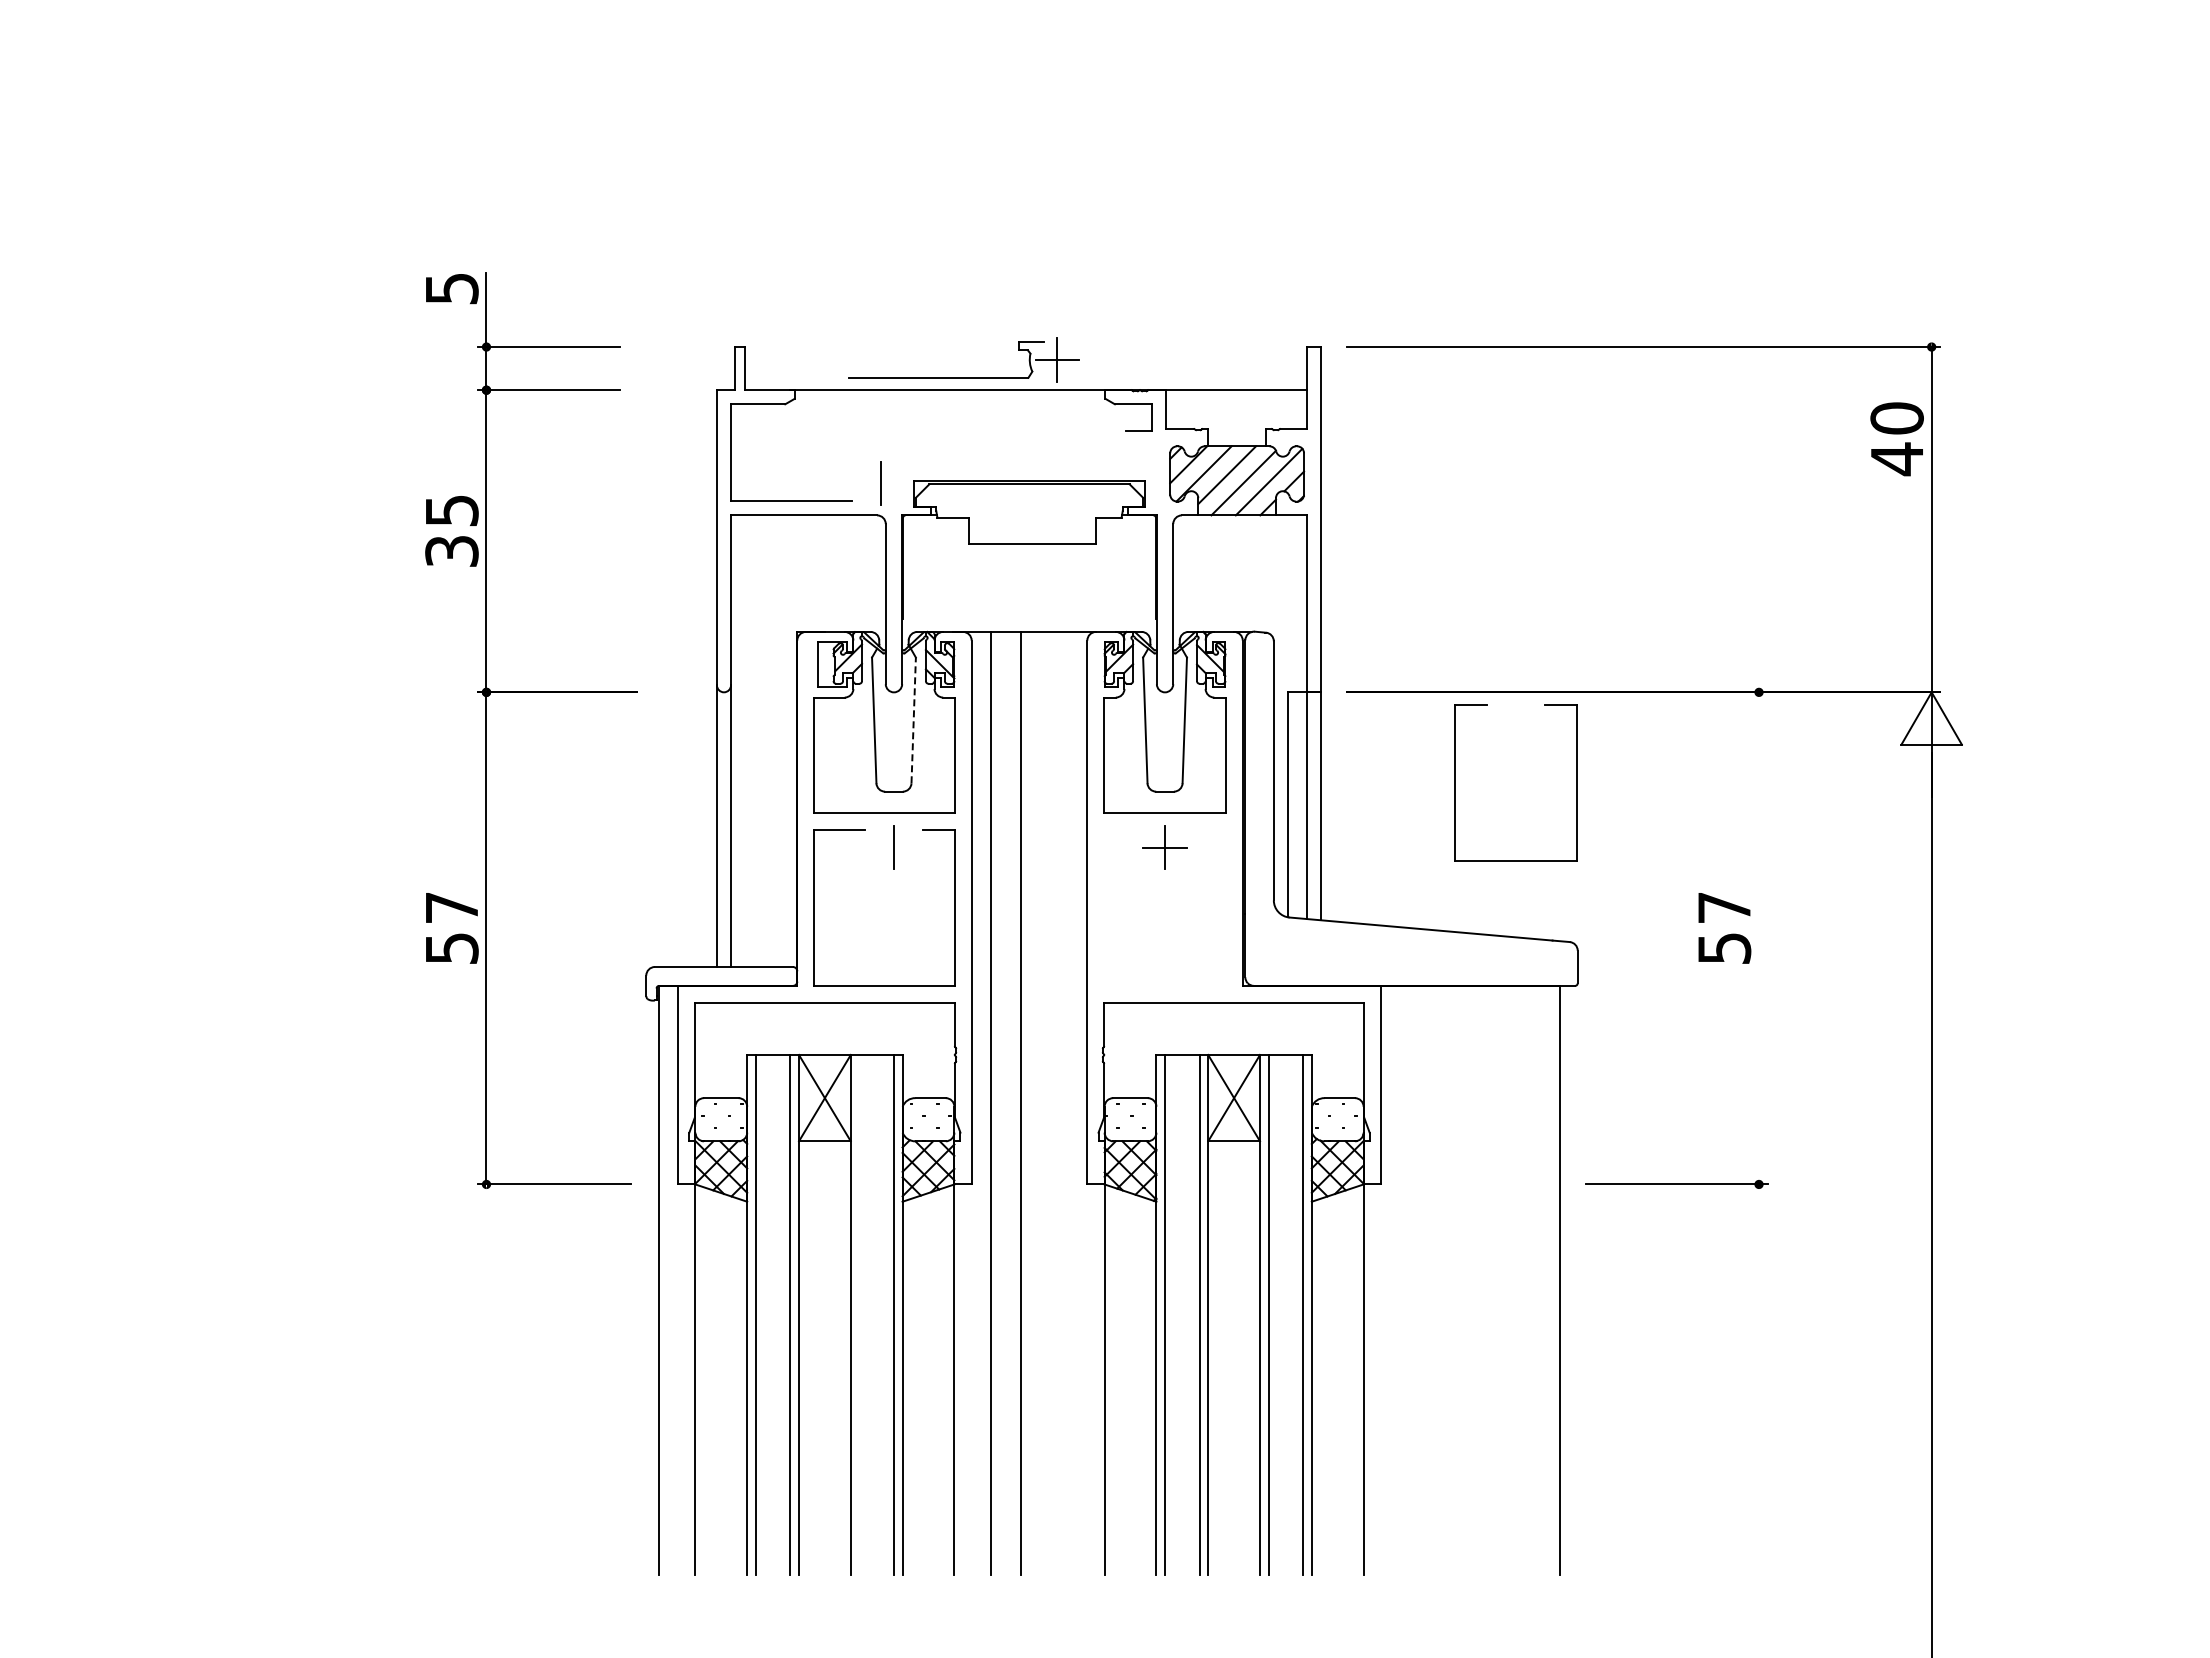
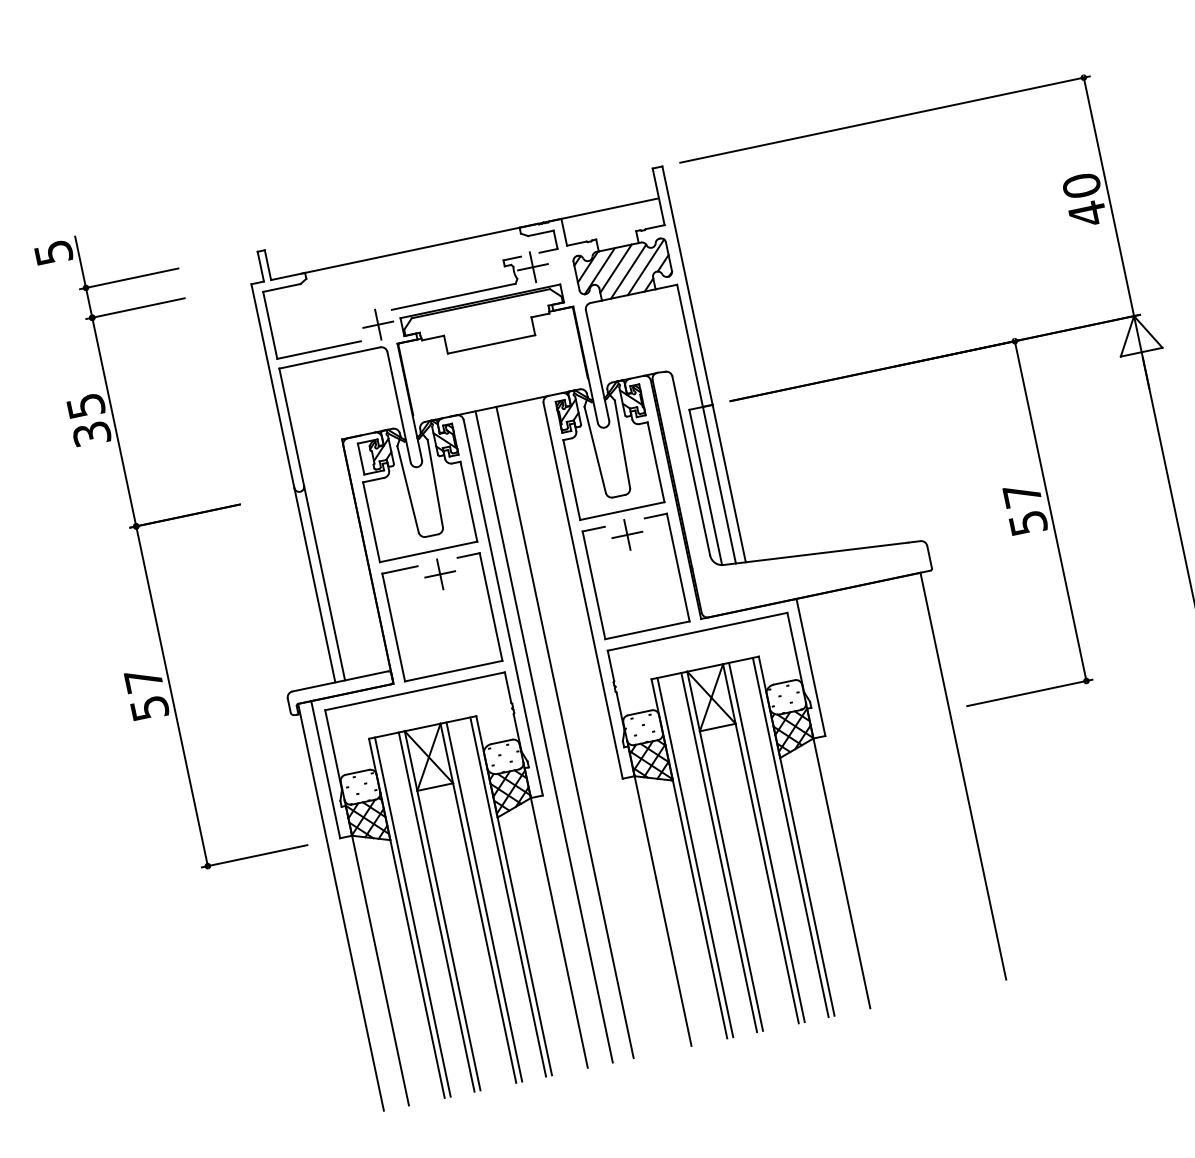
part: (963, 377) -> (470, 293), moved
text: (1896, 439) -> (1084, 200), moved
line: (880, 483) -> (377, 324), added
line: (913, 720) -> (435, 483), dashed -> solid
part: (1455, 782) -> (594, 584), moved
line: (893, 847) -> (439, 574), added
line: (1759, 938) -> (1051, 511), added
line: (859, 1314) -> (484, 901), added

